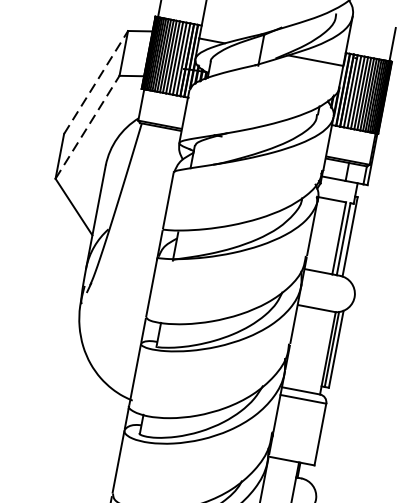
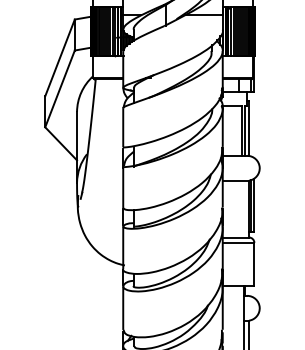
line: (96, 81) -> (60, 57), dashed -> solid
line: (88, 126) -> (60, 88), dashed -> solid

